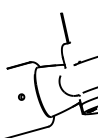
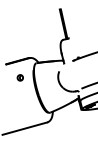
part: (20, 96) -> (19, 77), moved

